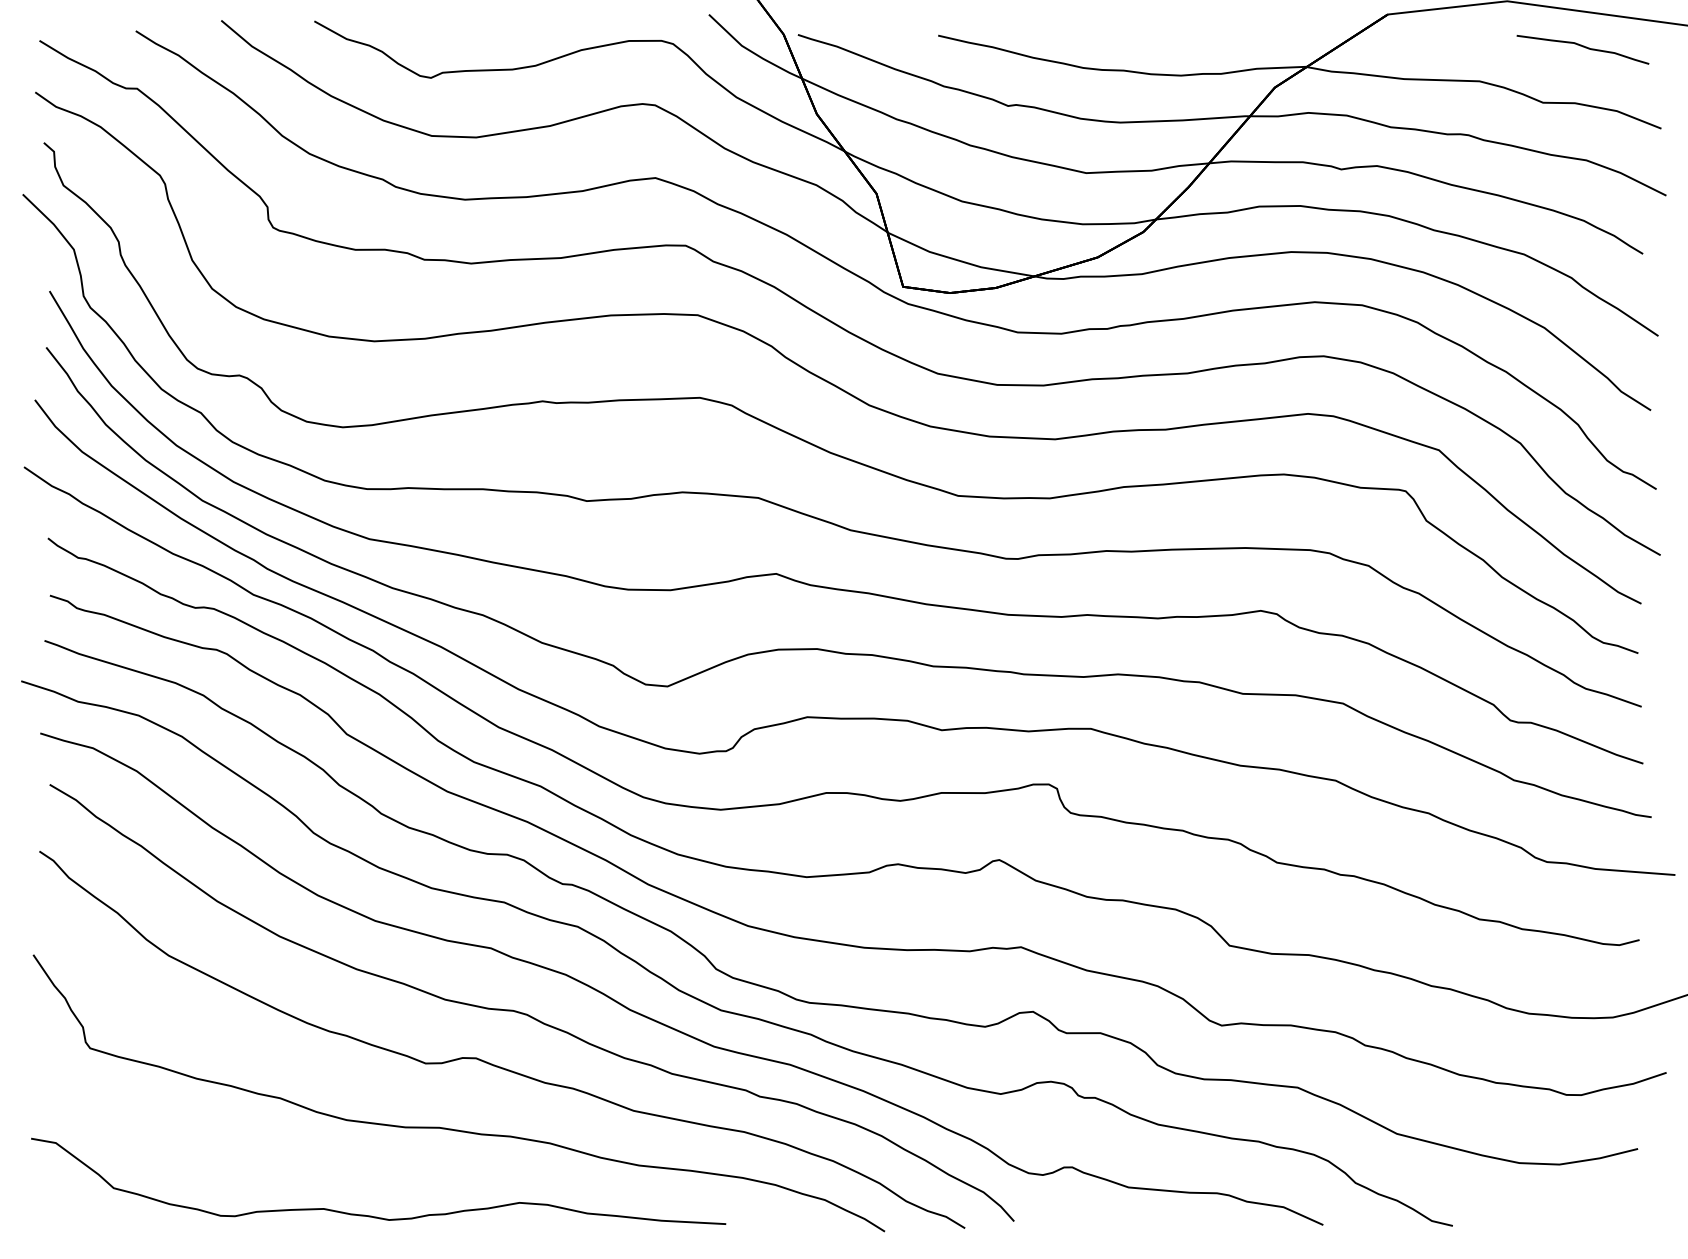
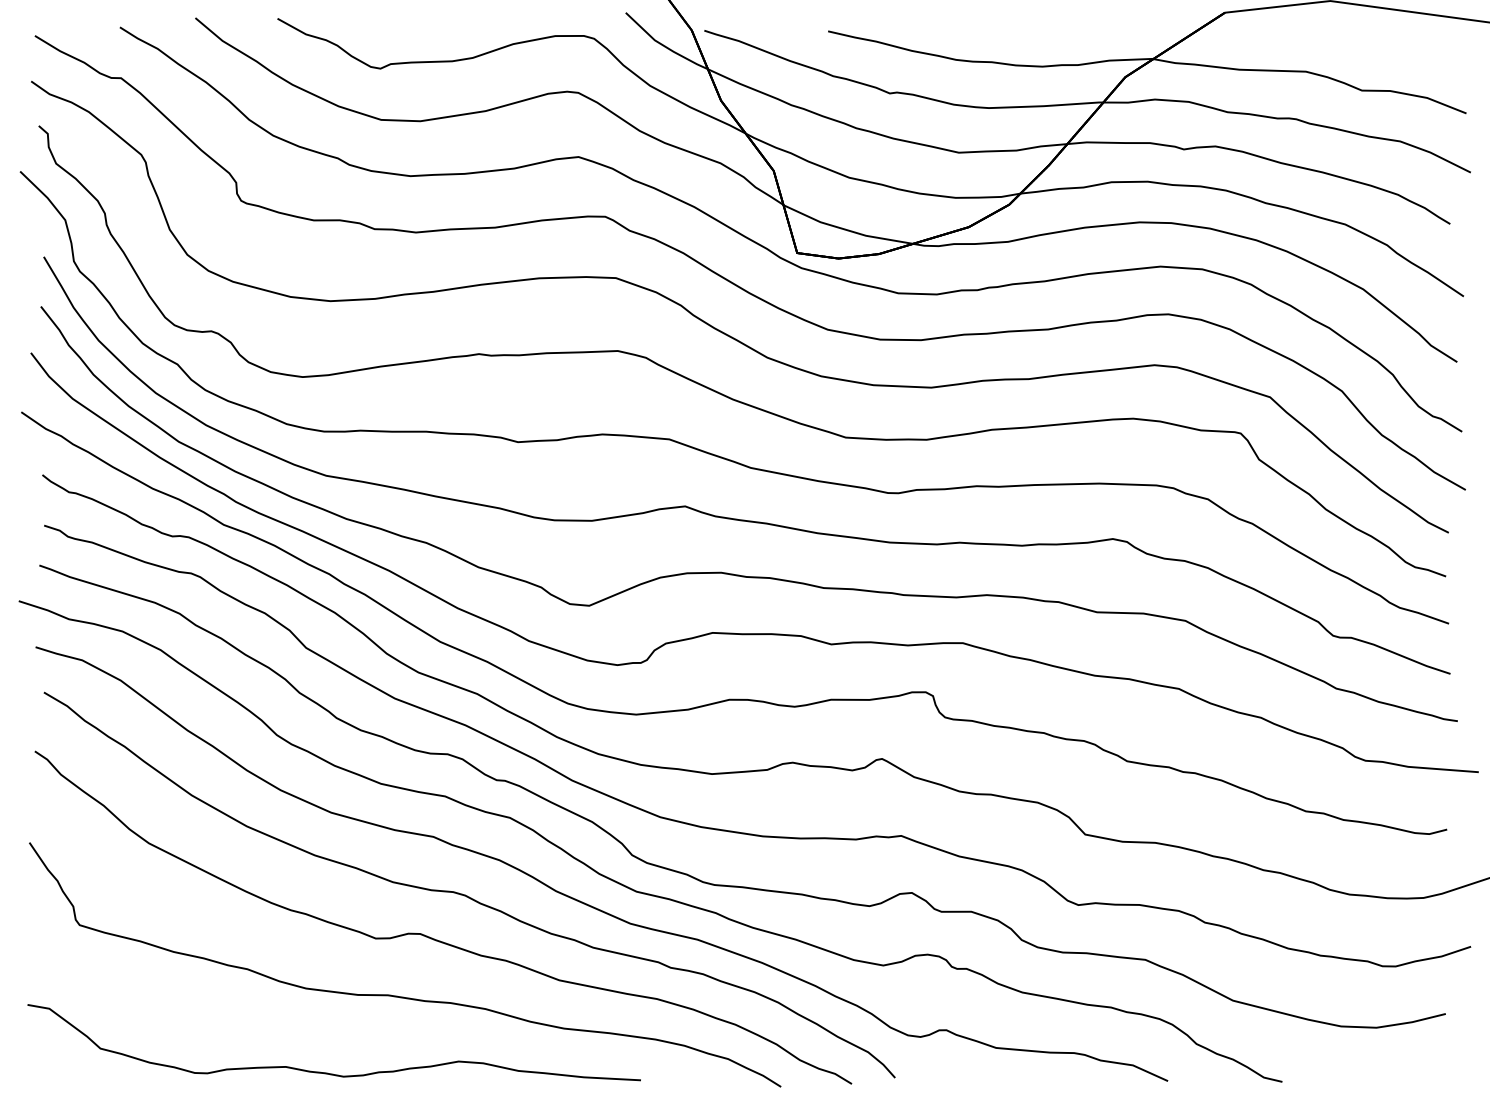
curve: (1582, 47) -> (1396, 41), removed

